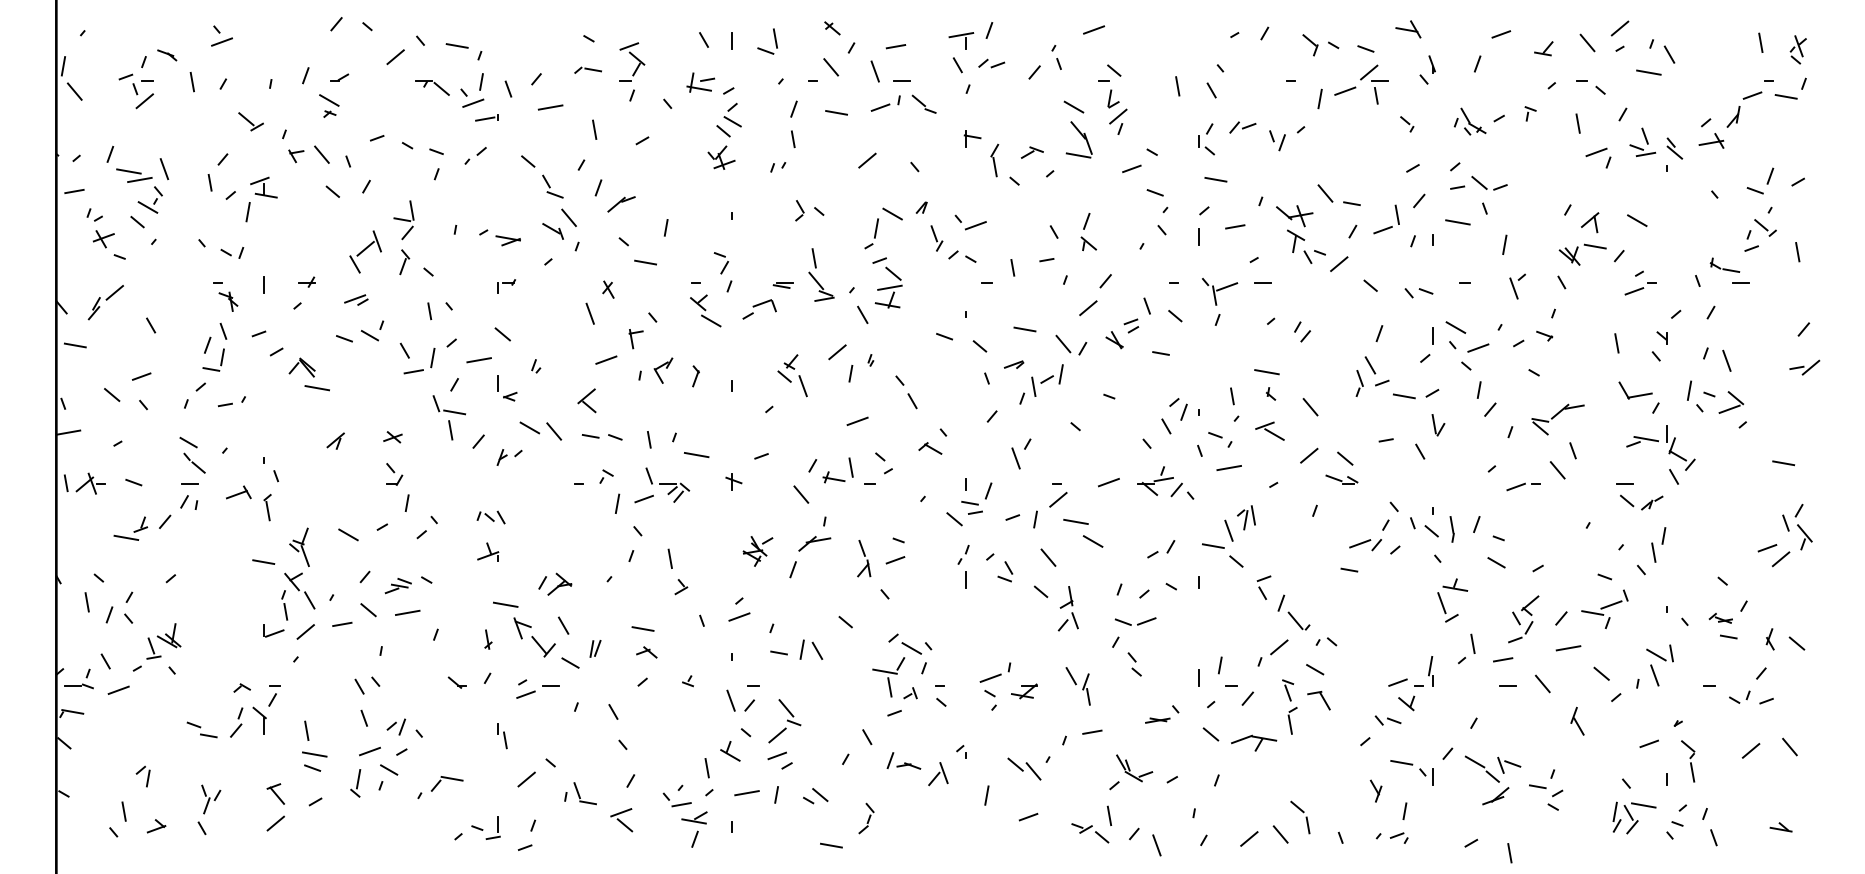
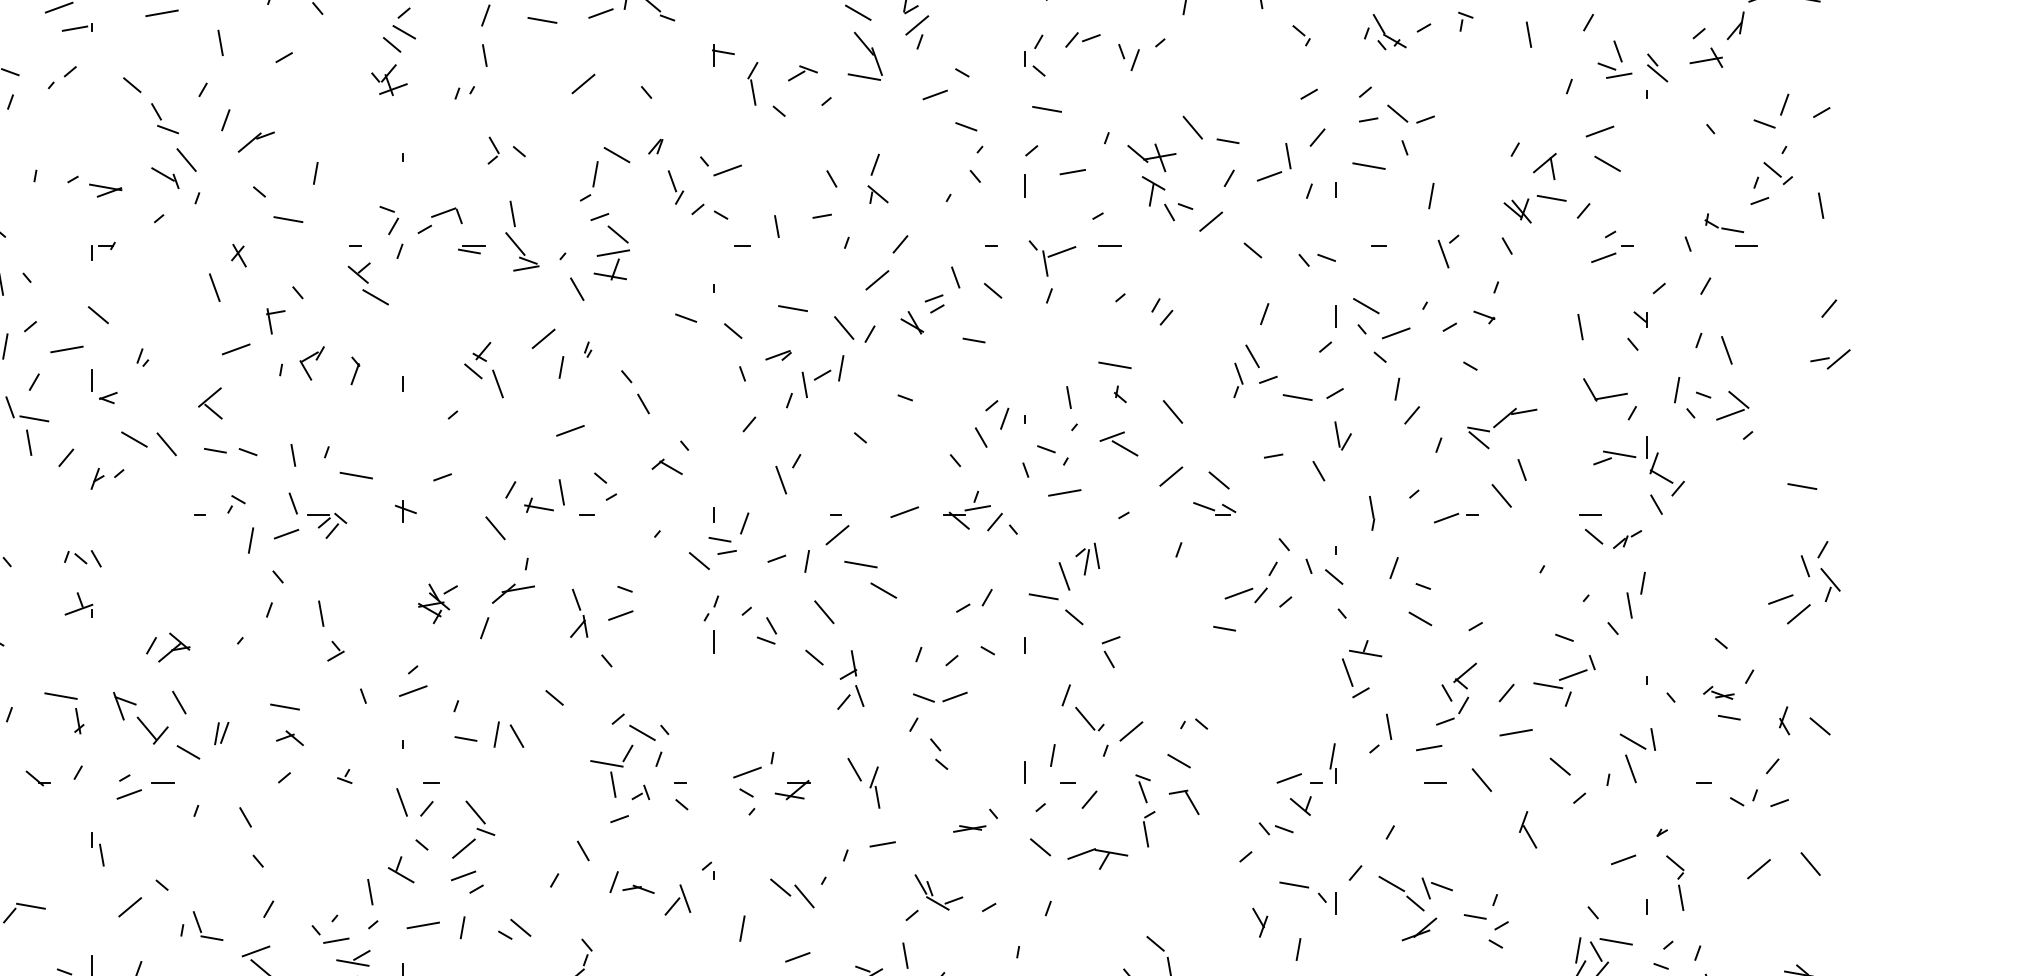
line: (1596, 152) -> (1599, 131), moved
part: (759, 309) -> (439, 220), moved
part: (1451, 529) -> (1371, 513), moved
line: (505, 604) -> (60, 695), moved
part: (1293, 612) -> (1082, 707), moved

